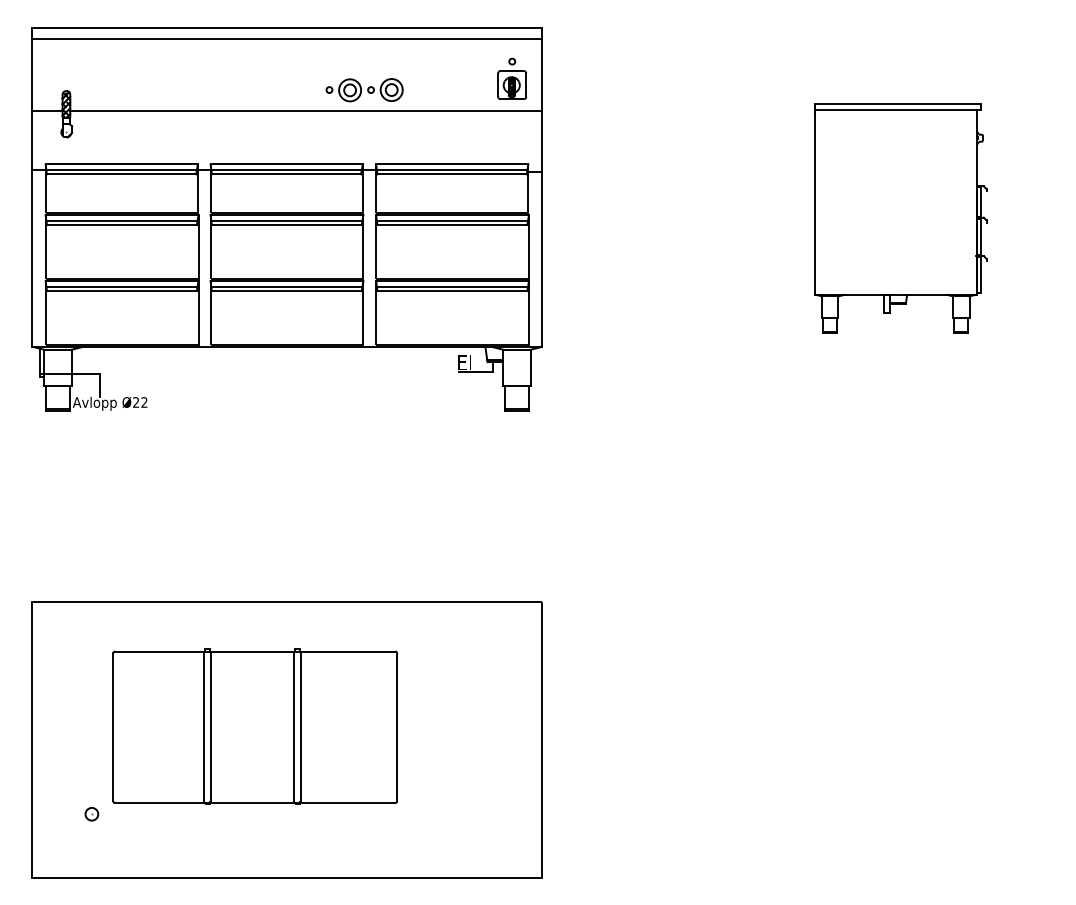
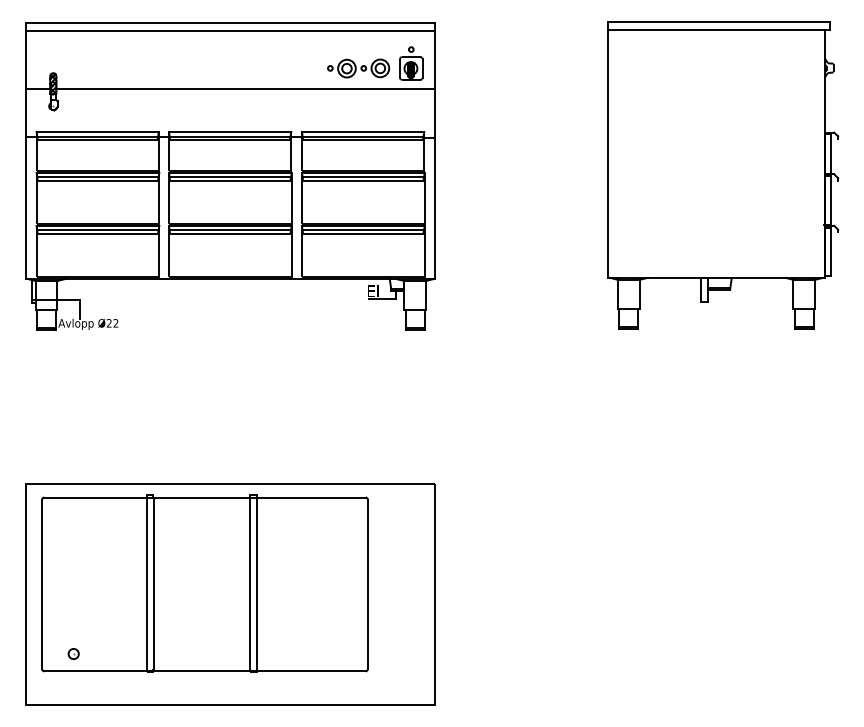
part: (364, 90) -> (358, 68), moved
part: (900, 218) -> (723, 175), size x1.67
part: (254, 726) -> (204, 583), size x1.43

